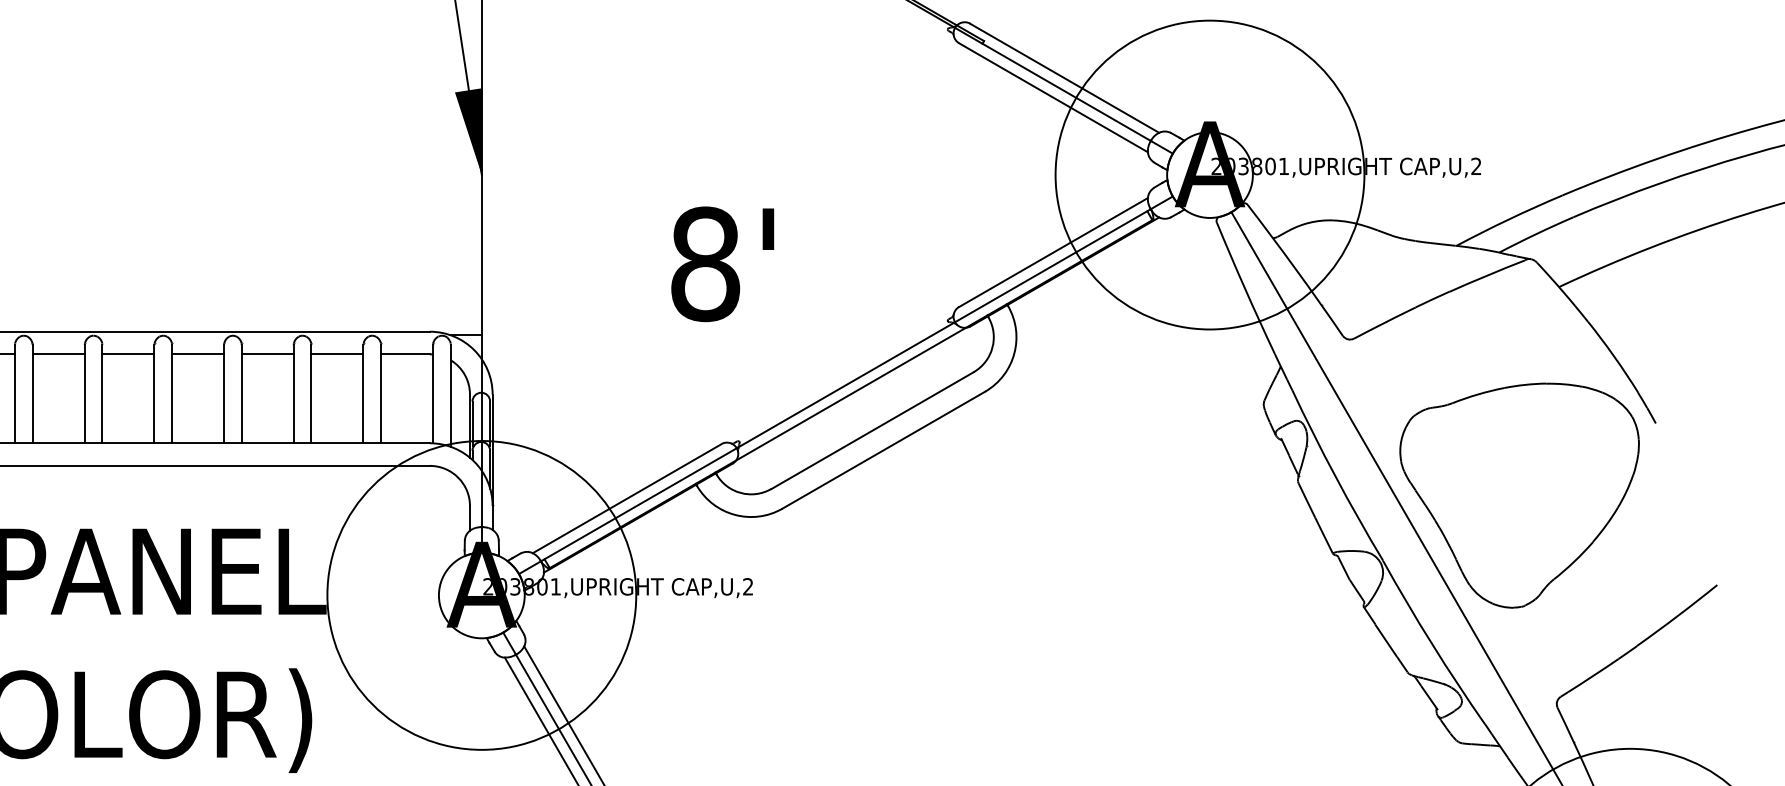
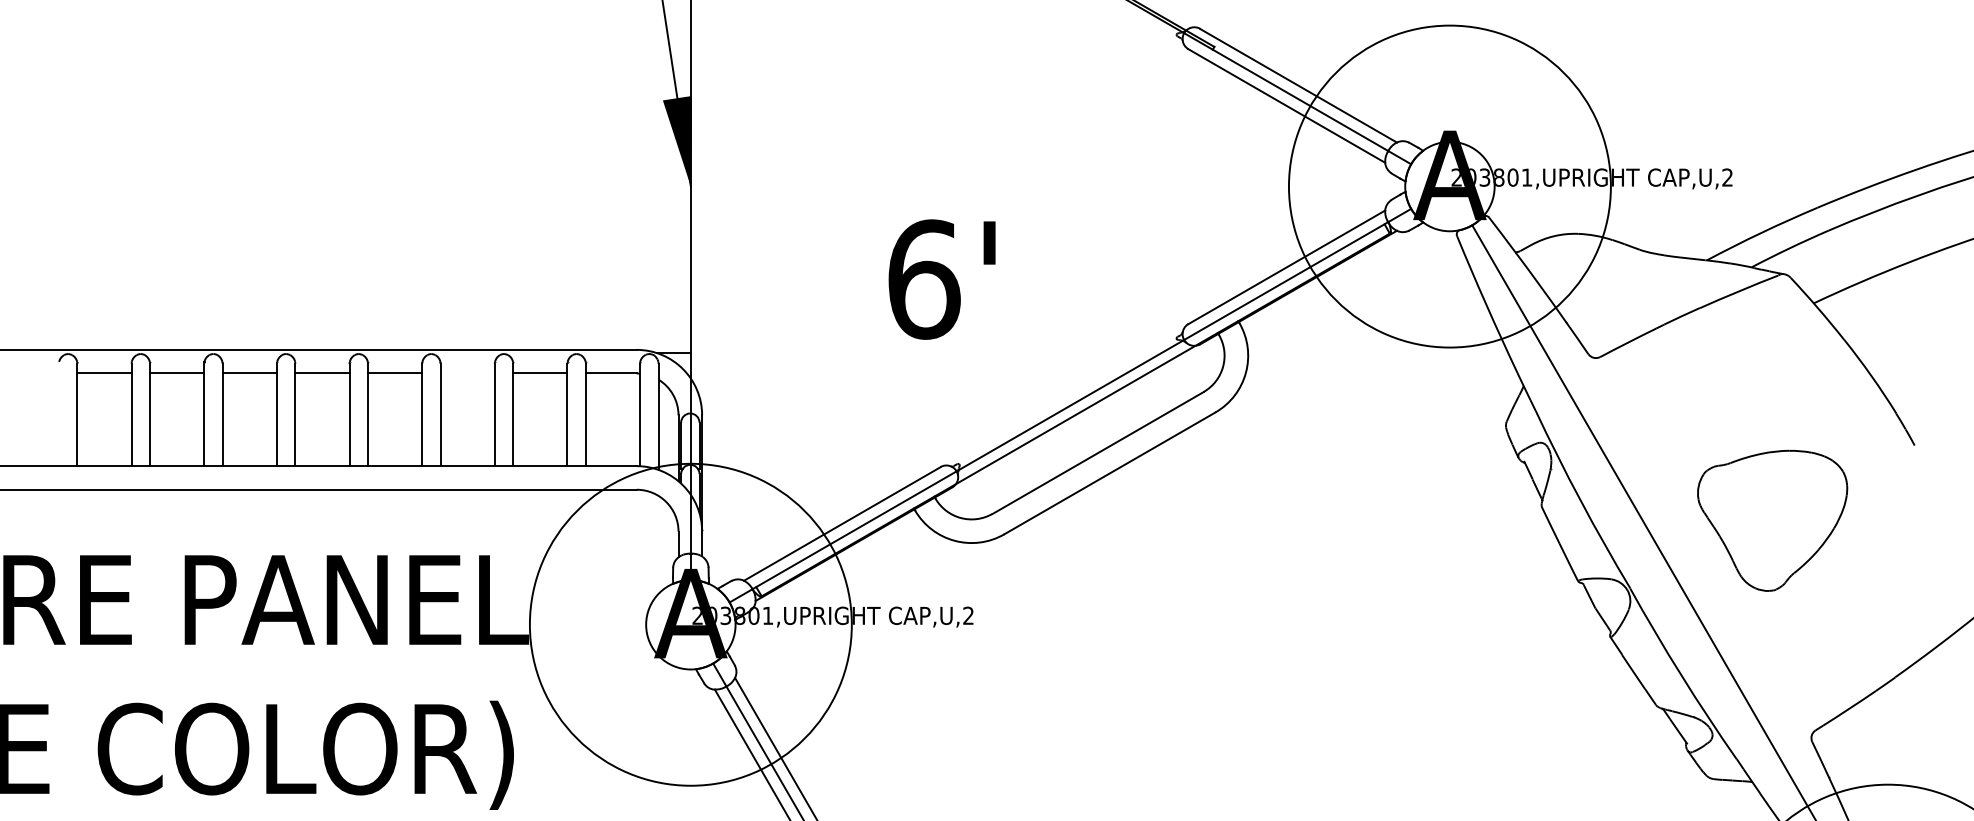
text: (705, 264) -> (924, 279), 8' -> 6'
line: (267, 354) -> (467, 373), removed
part: (1519, 495) -> (1772, 520), size x0.6

